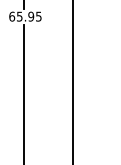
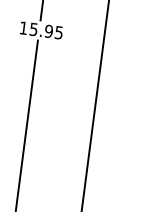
text: (12, 16) -> (24, 28), 65.95 -> 15.95

